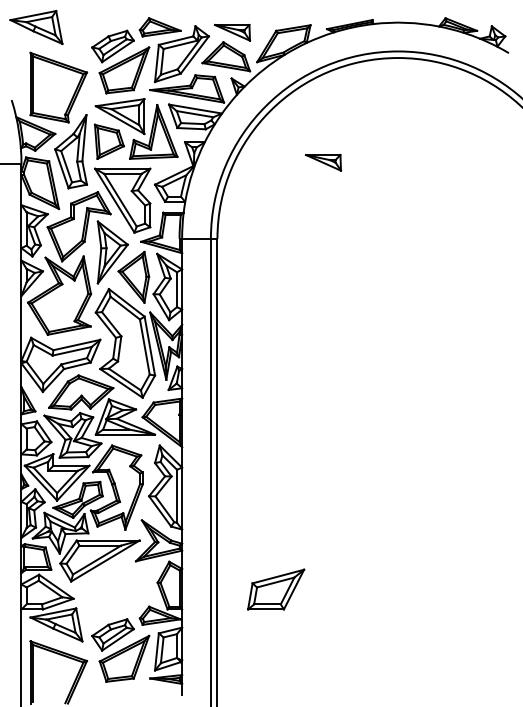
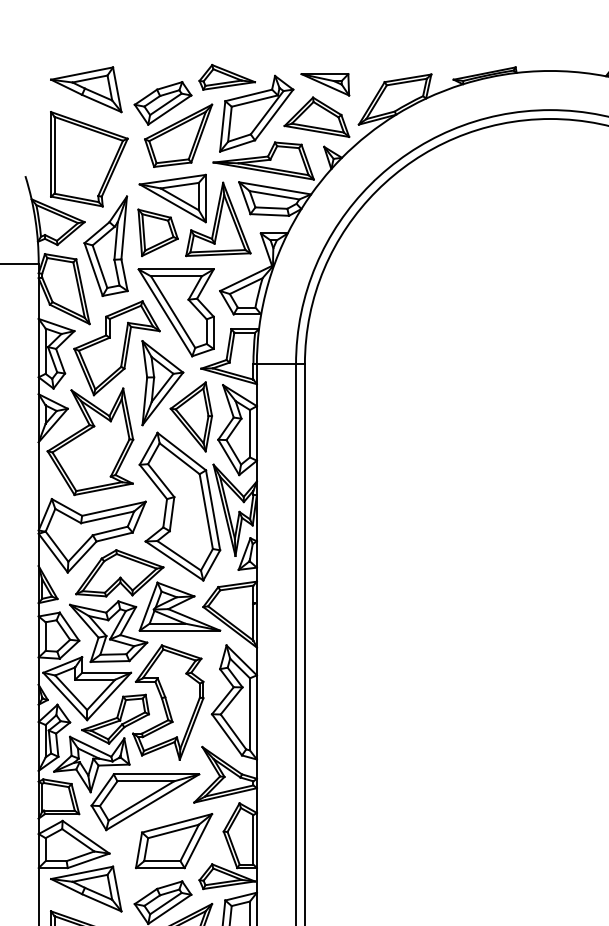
part: (36, 27) -> (86, 89), moved
part: (323, 162) -> (448, 260), removed
part: (276, 589) -> (174, 840), moved

